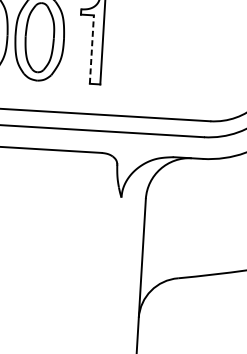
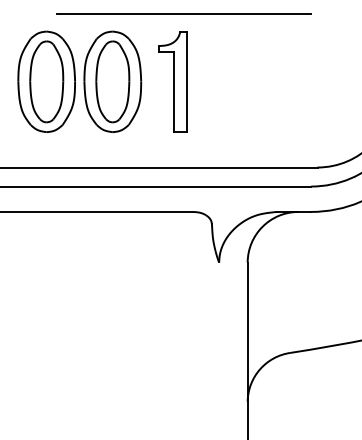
line: (92, 49) -> (174, 91), dashed -> solid

